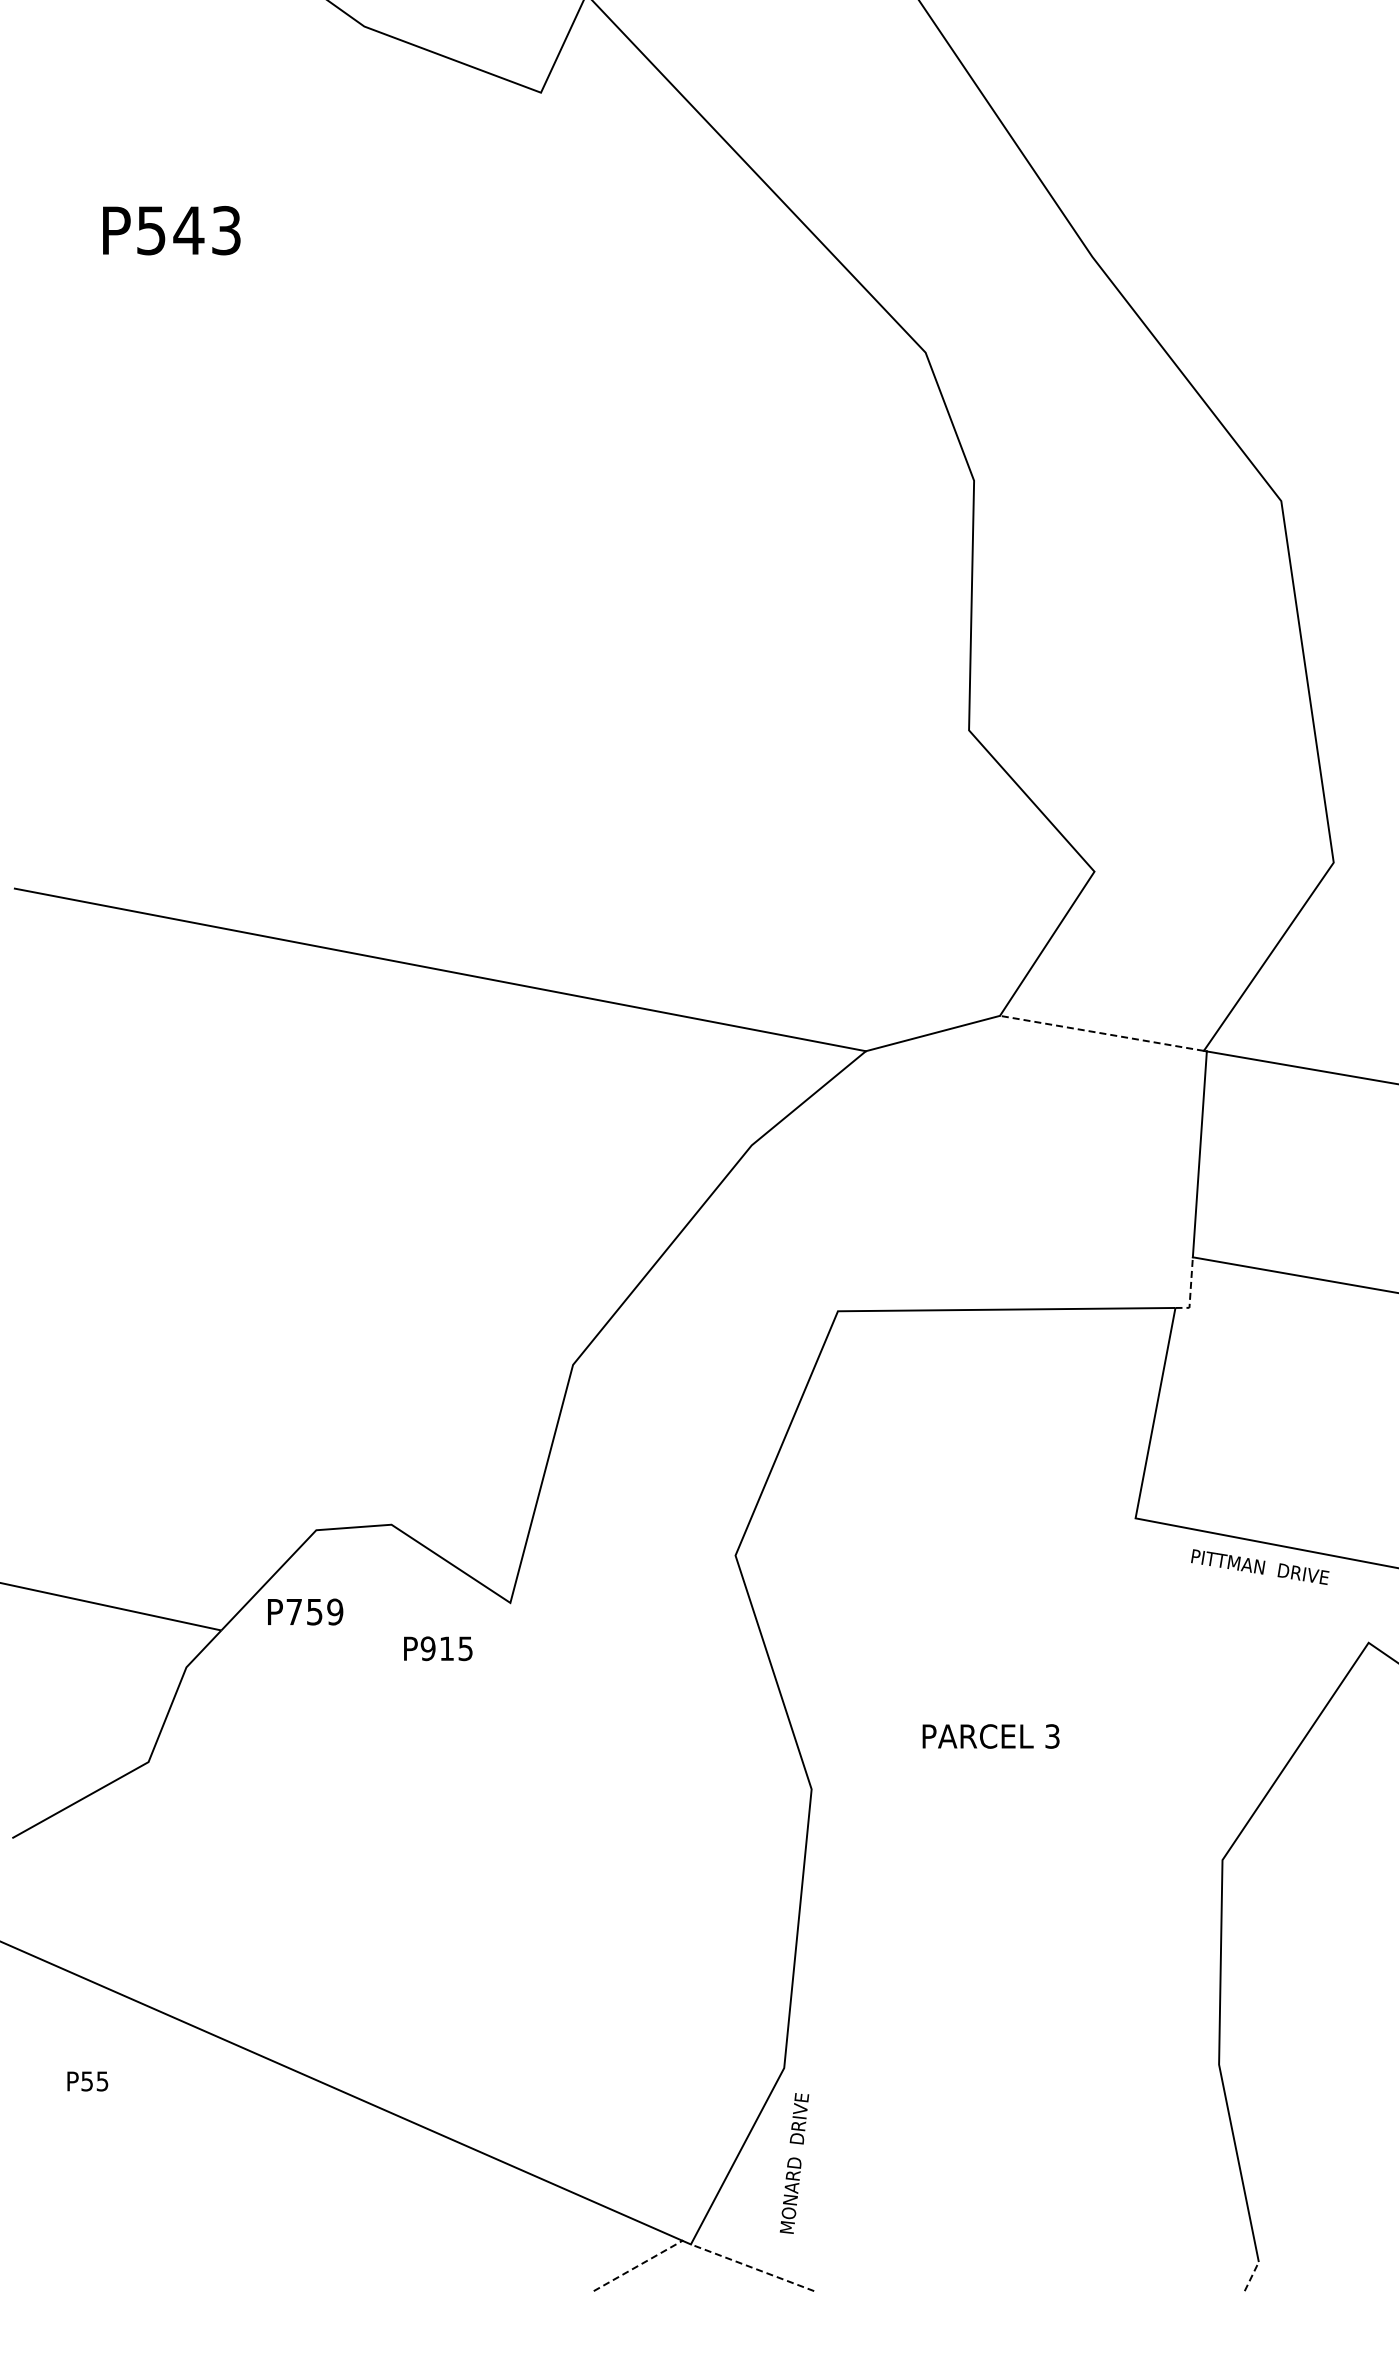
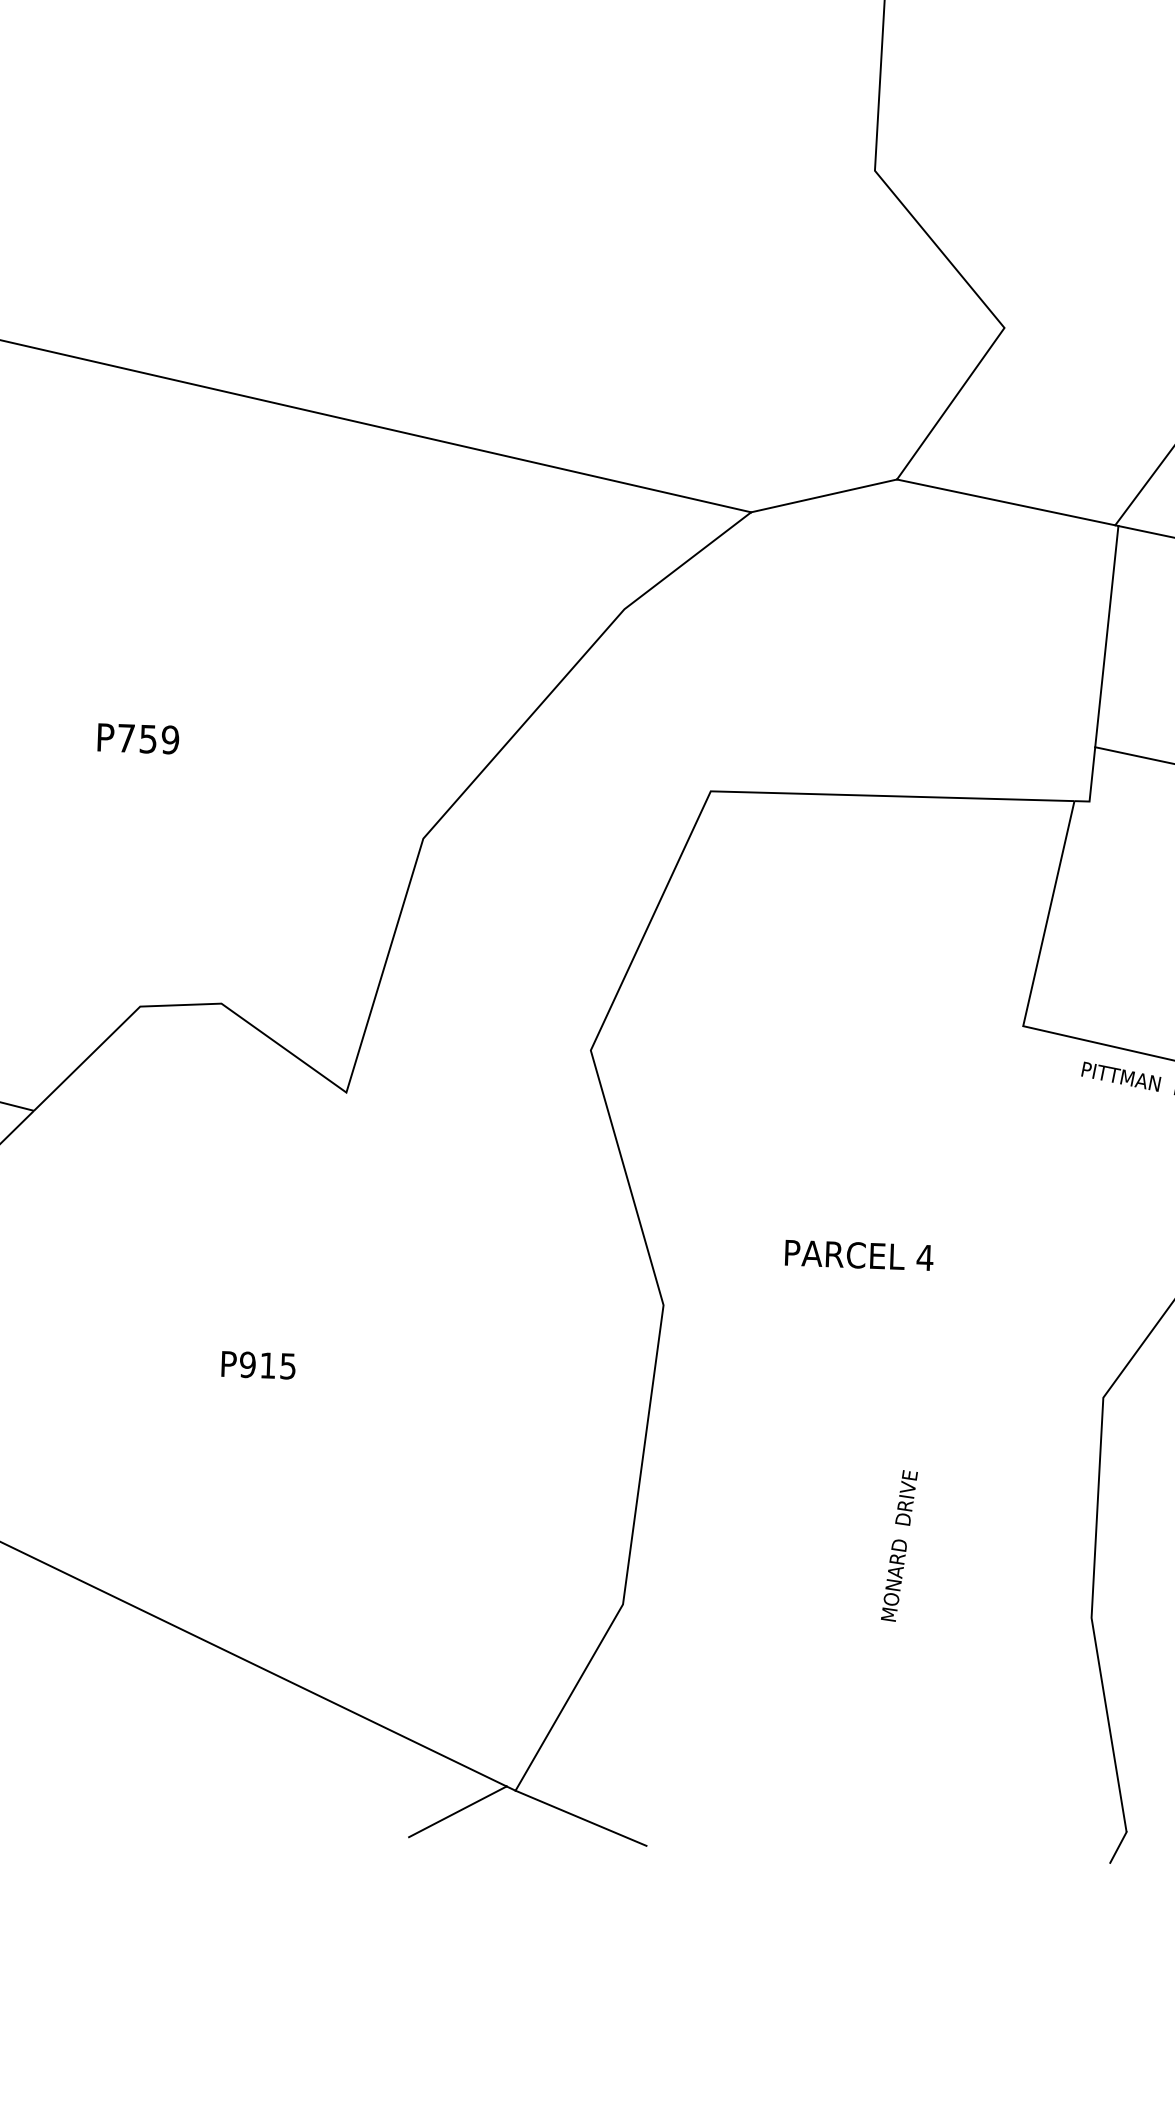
line: (1101, 1033) -> (1005, 502), dashed -> solid
line: (1190, 1290) -> (1091, 782), dashed -> solid
text: (305, 1611) -> (138, 738), moved
text: (438, 1648) -> (258, 1365), moved
text: (1052, 1736) -> (925, 1257), 3 -> 4
text: (794, 2163) -> (899, 1545), moved
line: (638, 2265) -> (458, 1811), dashed -> solid
line: (752, 2267) -> (580, 1817), dashed -> solid
line: (1252, 2276) -> (1119, 1847), dashed -> solid

